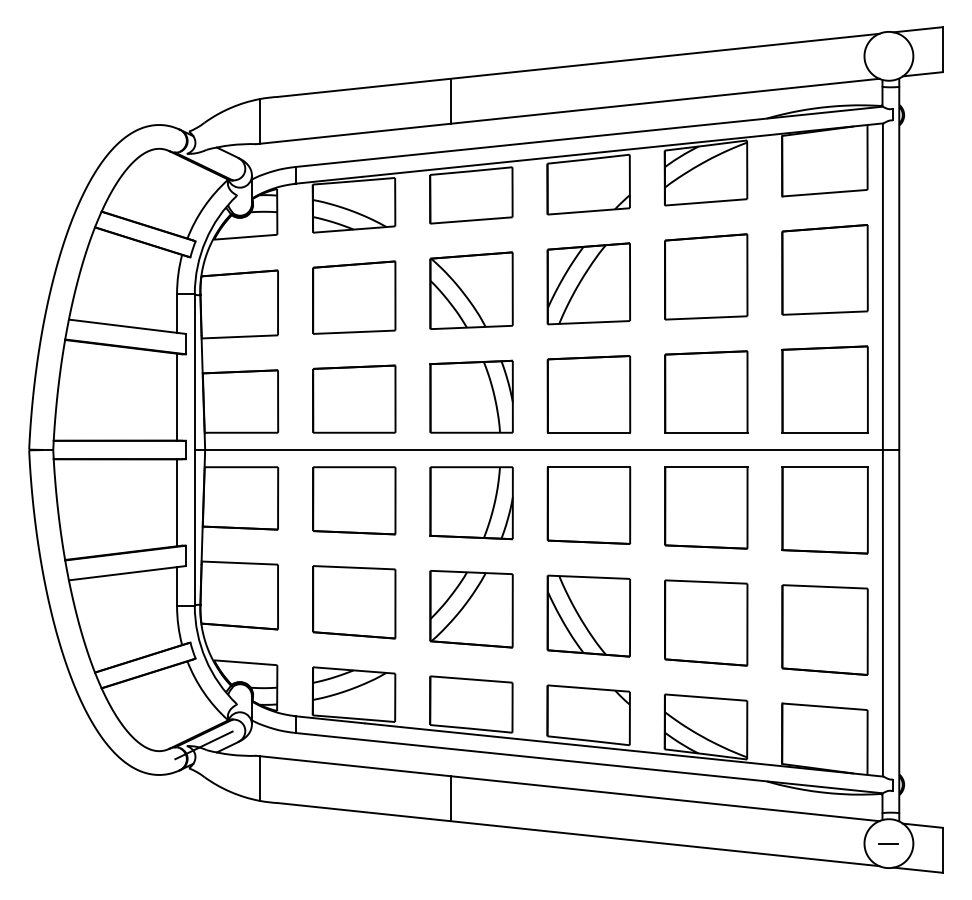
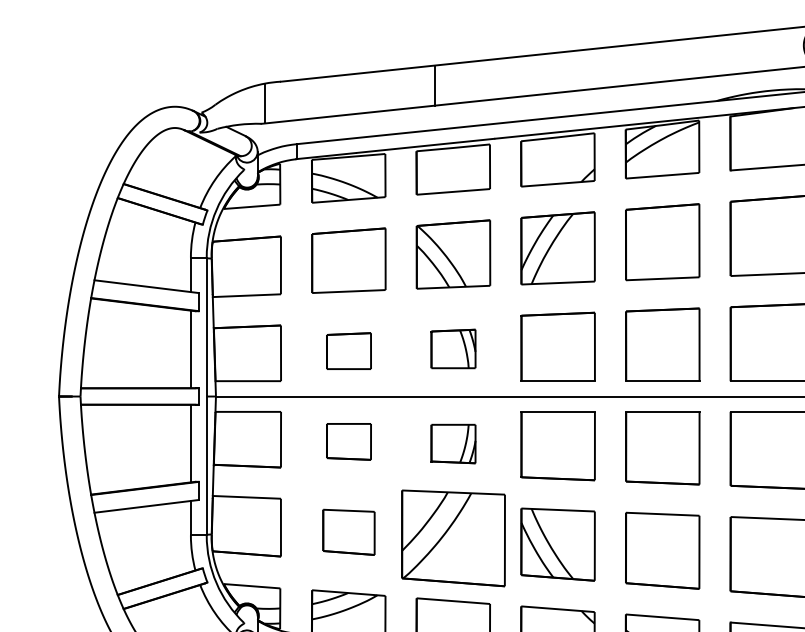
part: (471, 396) -> (453, 348), size x0.6
part: (354, 398) -> (349, 350), size x0.6
part: (354, 500) -> (349, 441), size x0.6
part: (471, 503) -> (453, 444), size x0.6
part: (354, 602) -> (349, 532), size x0.7
part: (471, 609) -> (453, 538), size x1.4

